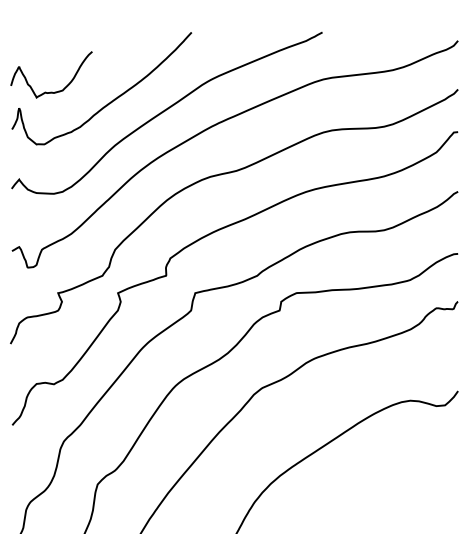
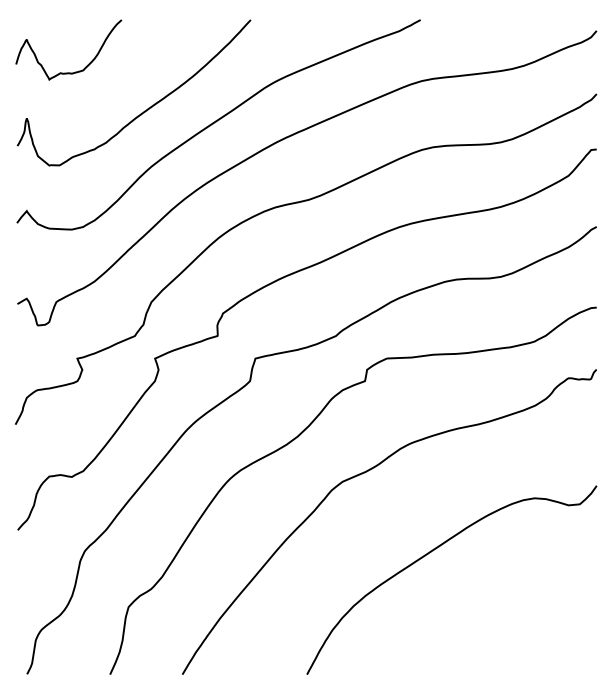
curve: (51, 92) -> (68, 72), moved

